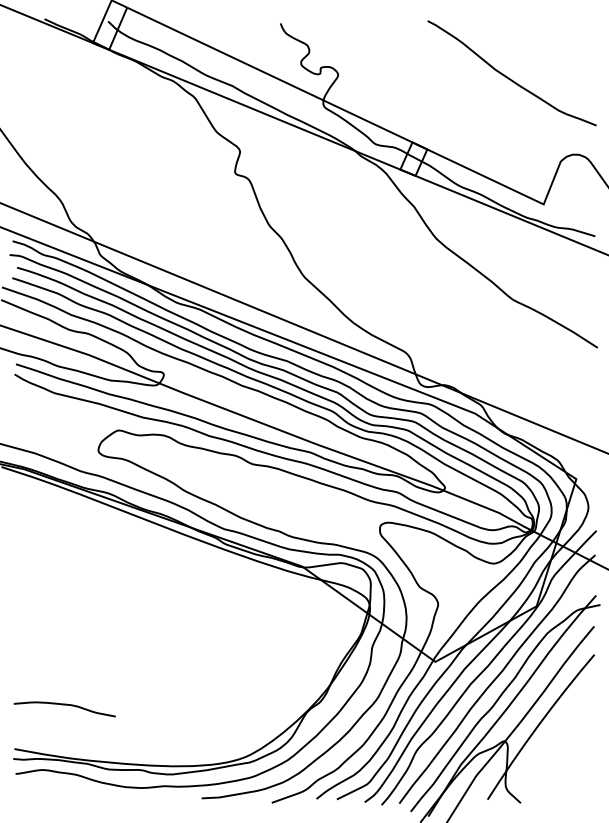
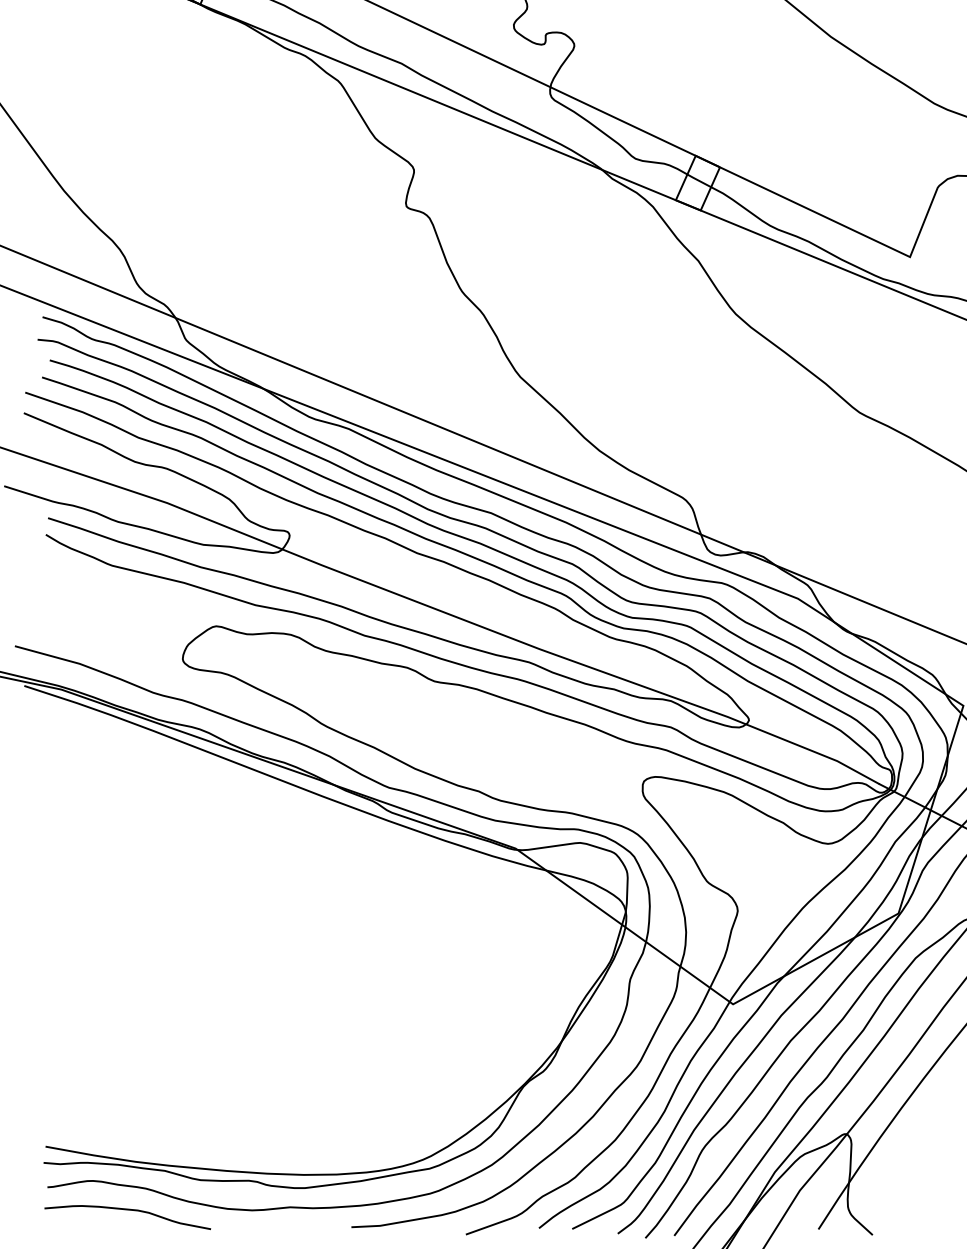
curve: (64, 705) -> (127, 1211), moved

